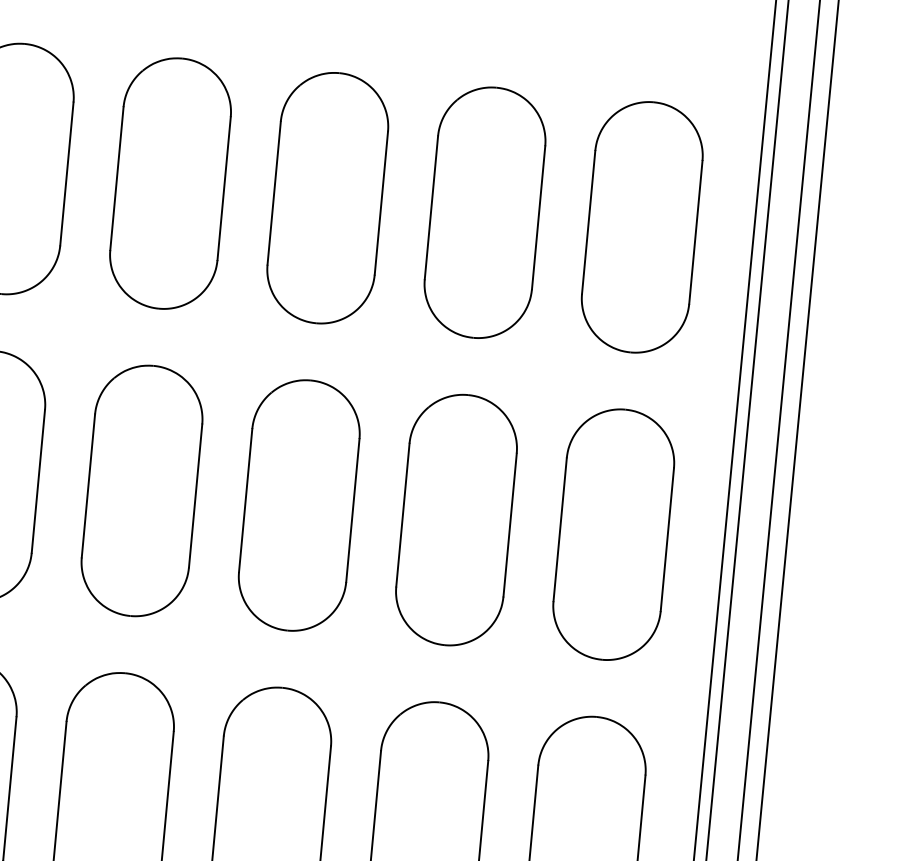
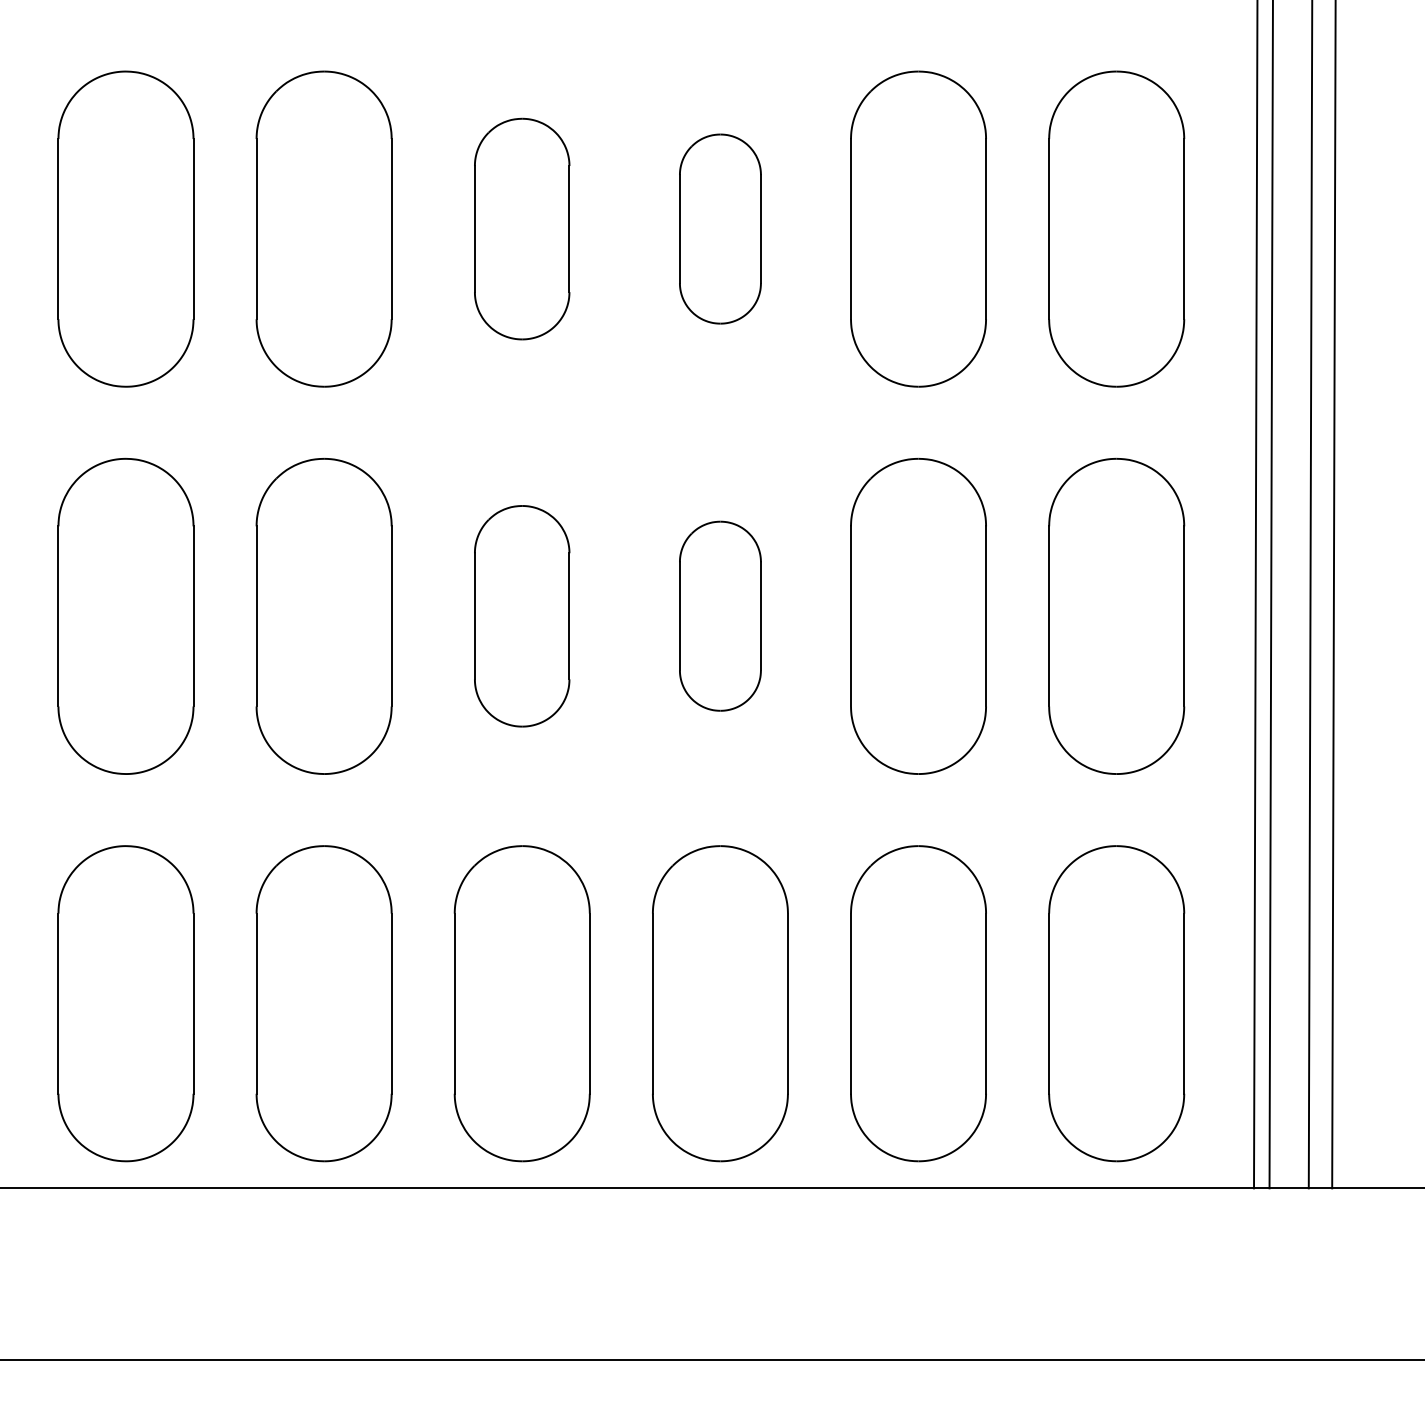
part: (169, 183) -> (521, 228), size x0.7
part: (327, 197) -> (720, 228), size x0.6
part: (141, 490) -> (521, 615), size x0.7
part: (299, 504) -> (720, 615), size x0.6

